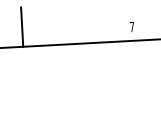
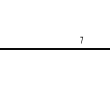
line: (22, 27) -> (9, 36), removed

